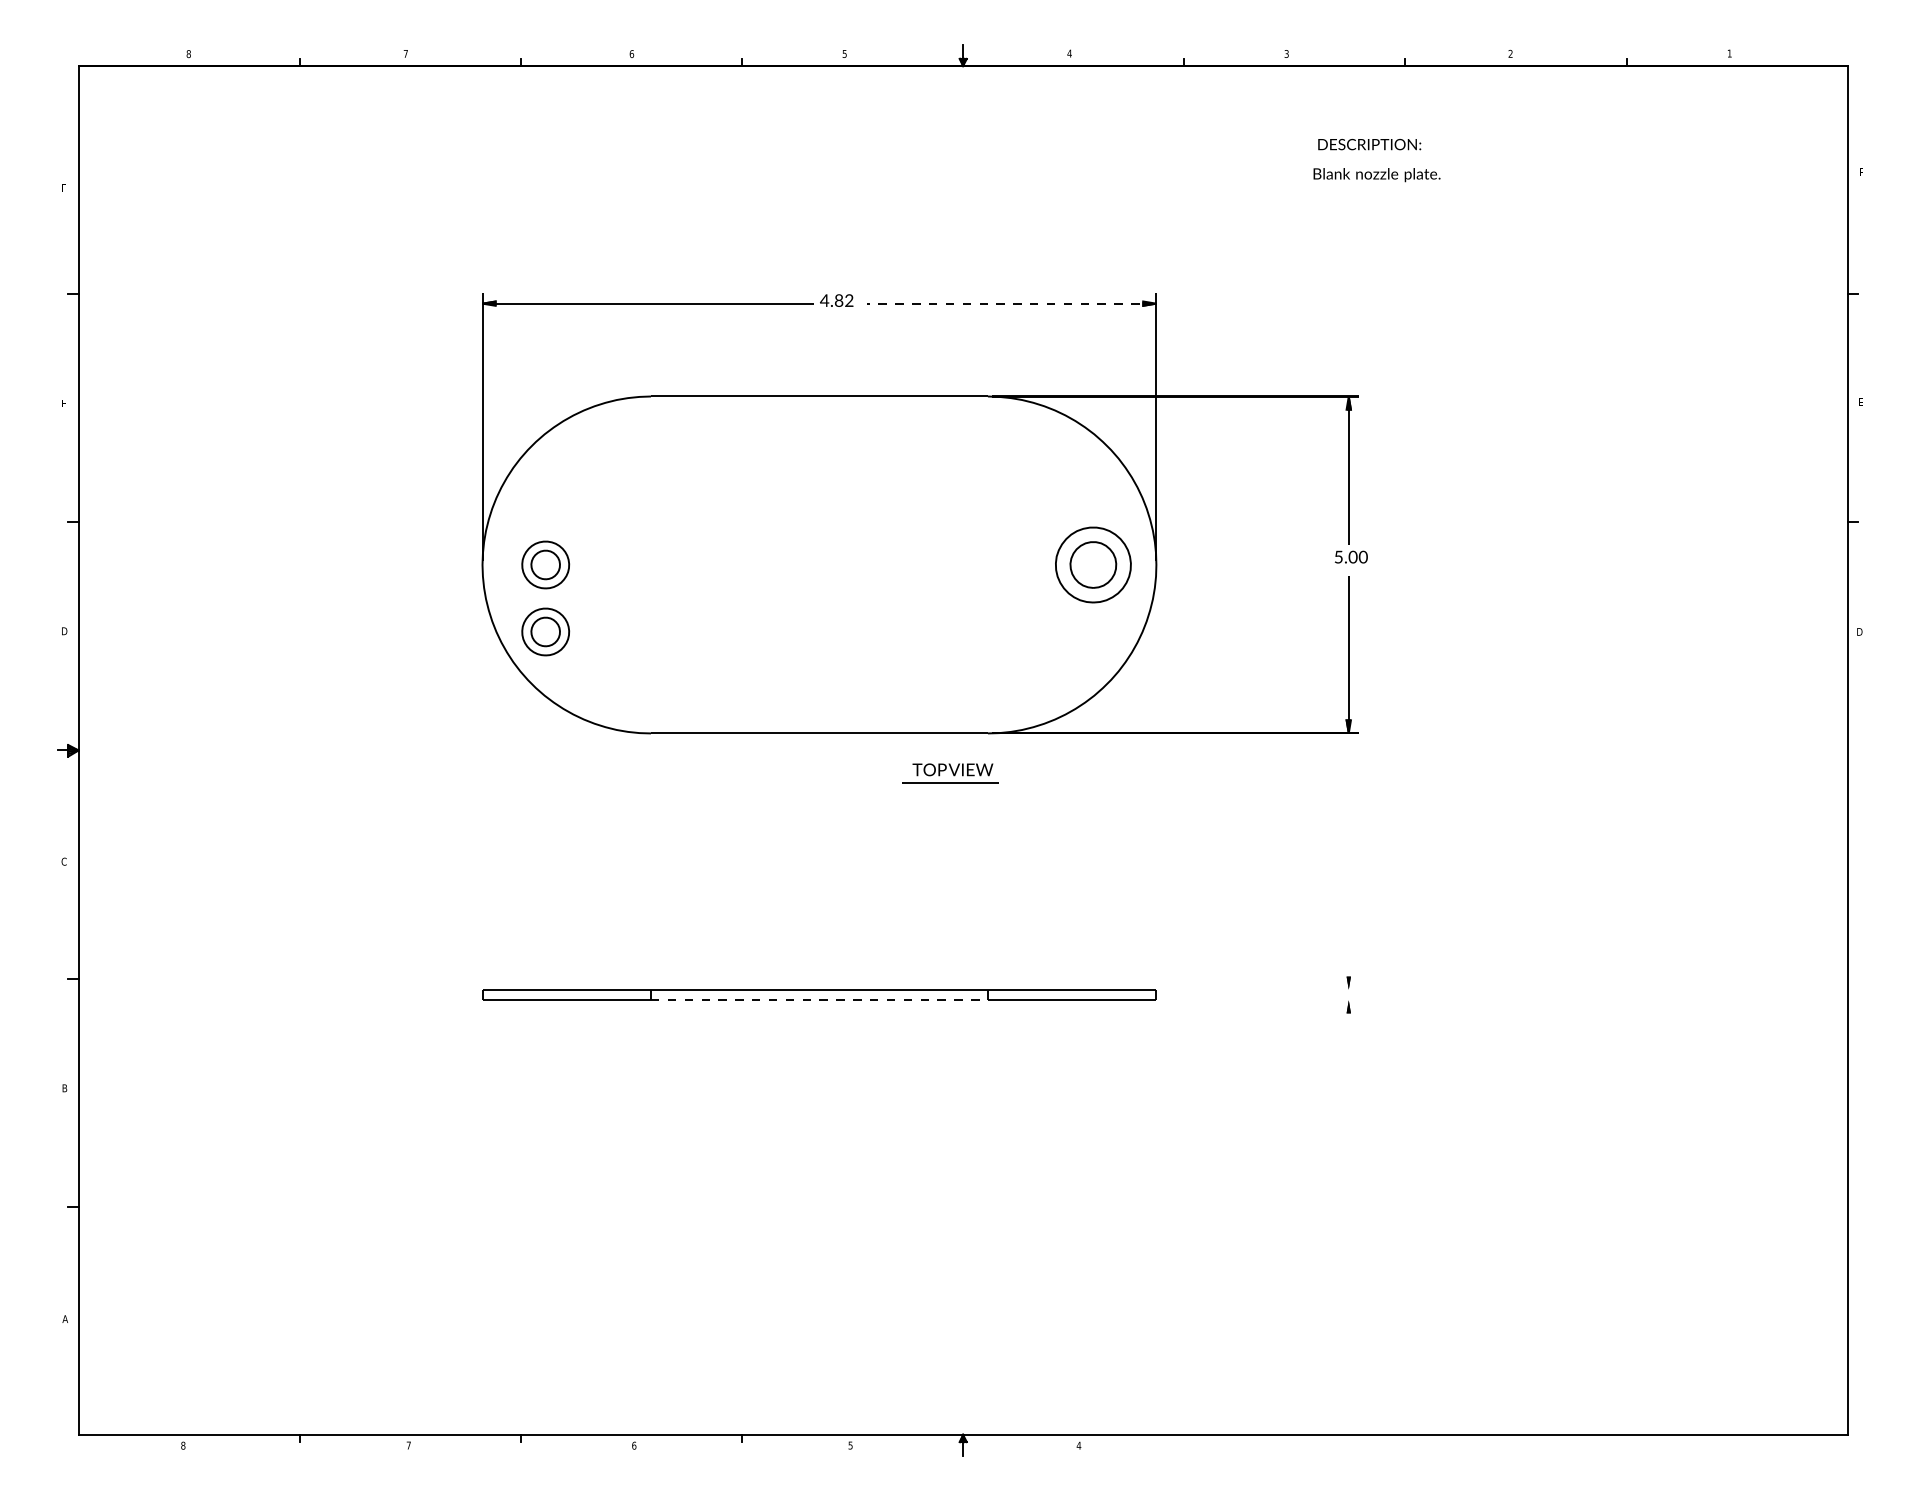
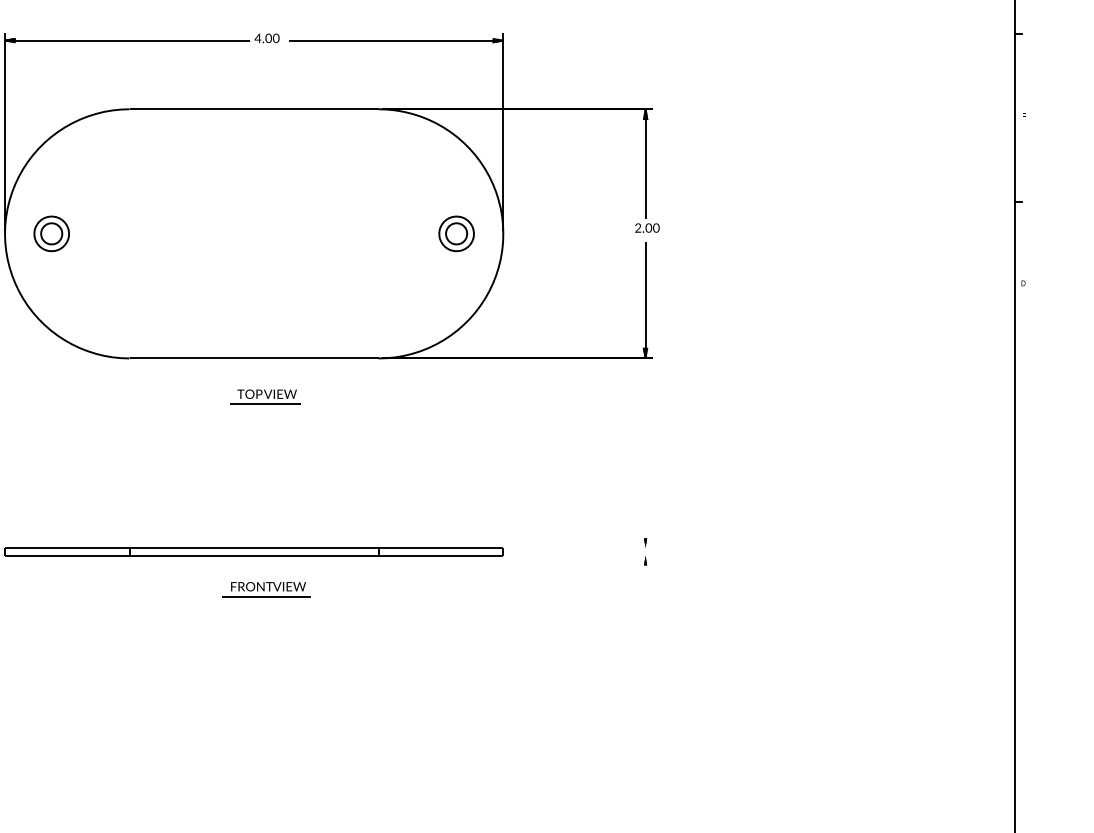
text: (843, 300) -> (271, 38), 4.82 -> 4.00
line: (1011, 303) -> (396, 40), dashed -> solid
text: (1338, 556) -> (637, 227), 5.00 -> 2.00
part: (1092, 564) -> (456, 233), size x0.62
part: (545, 631) -> (51, 283), removed
part: (950, 773) -> (265, 396), moved
line: (819, 1000) -> (254, 555), dashed -> solid
part: (836, 1045) -> (266, 589), added

